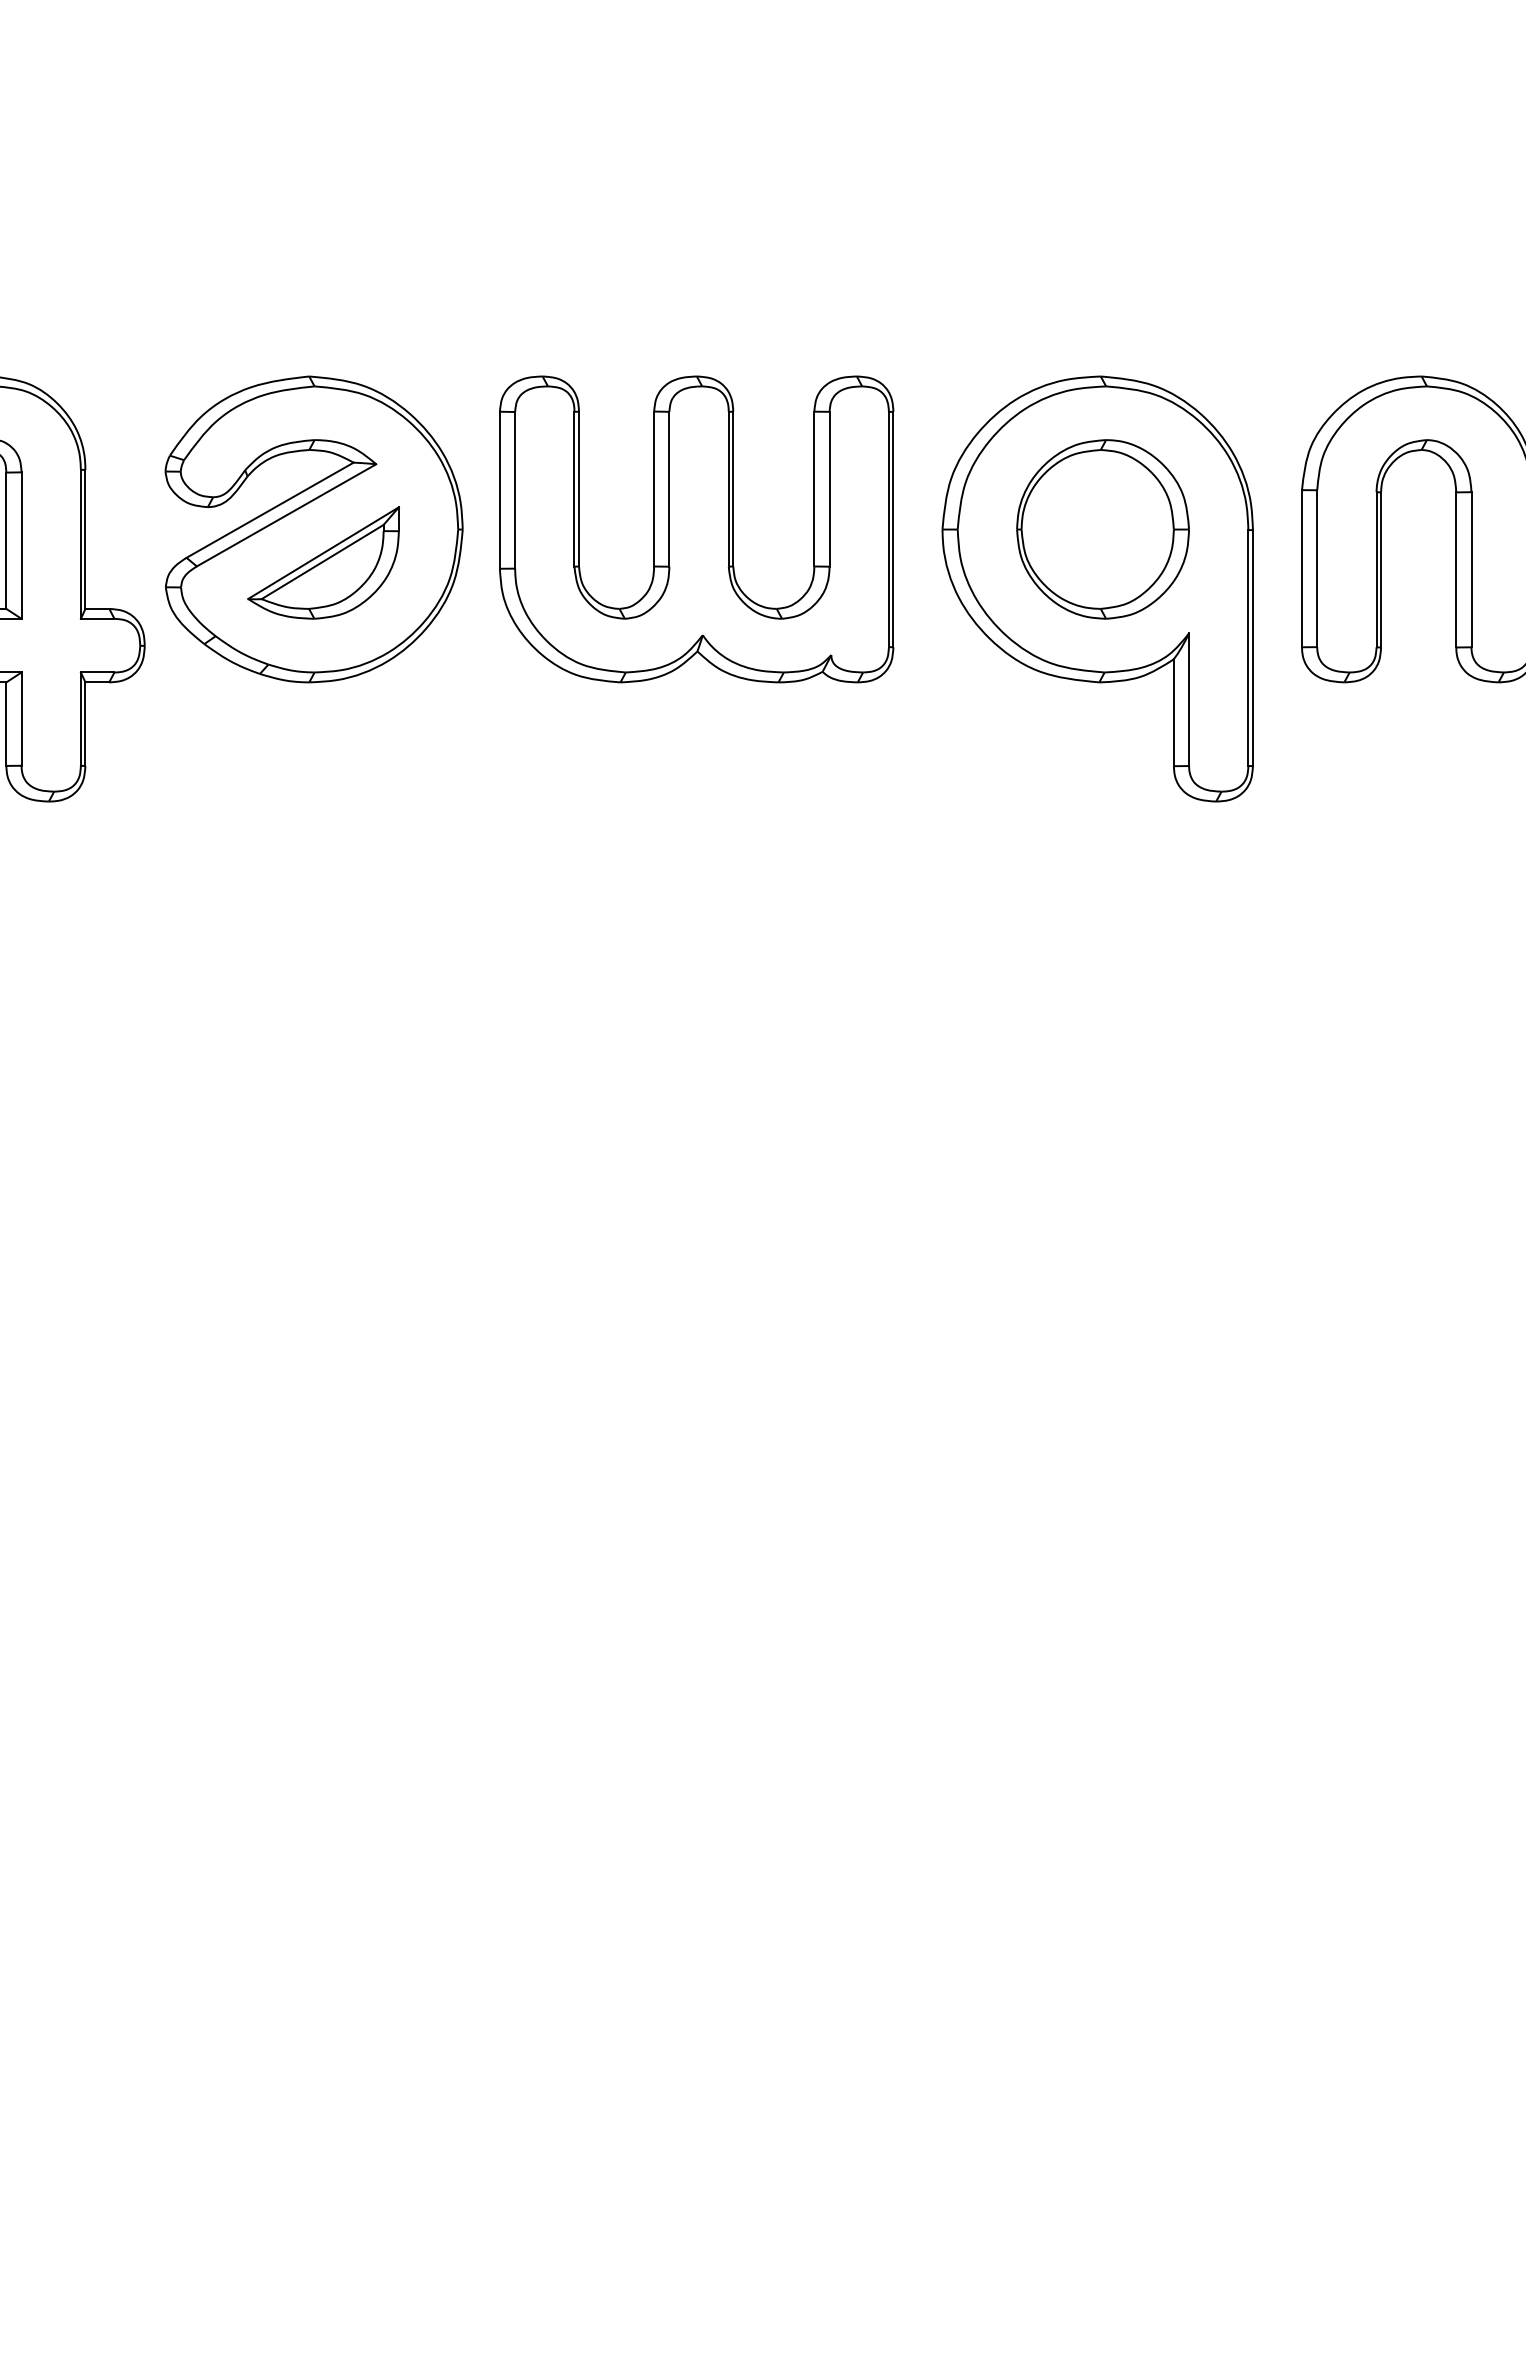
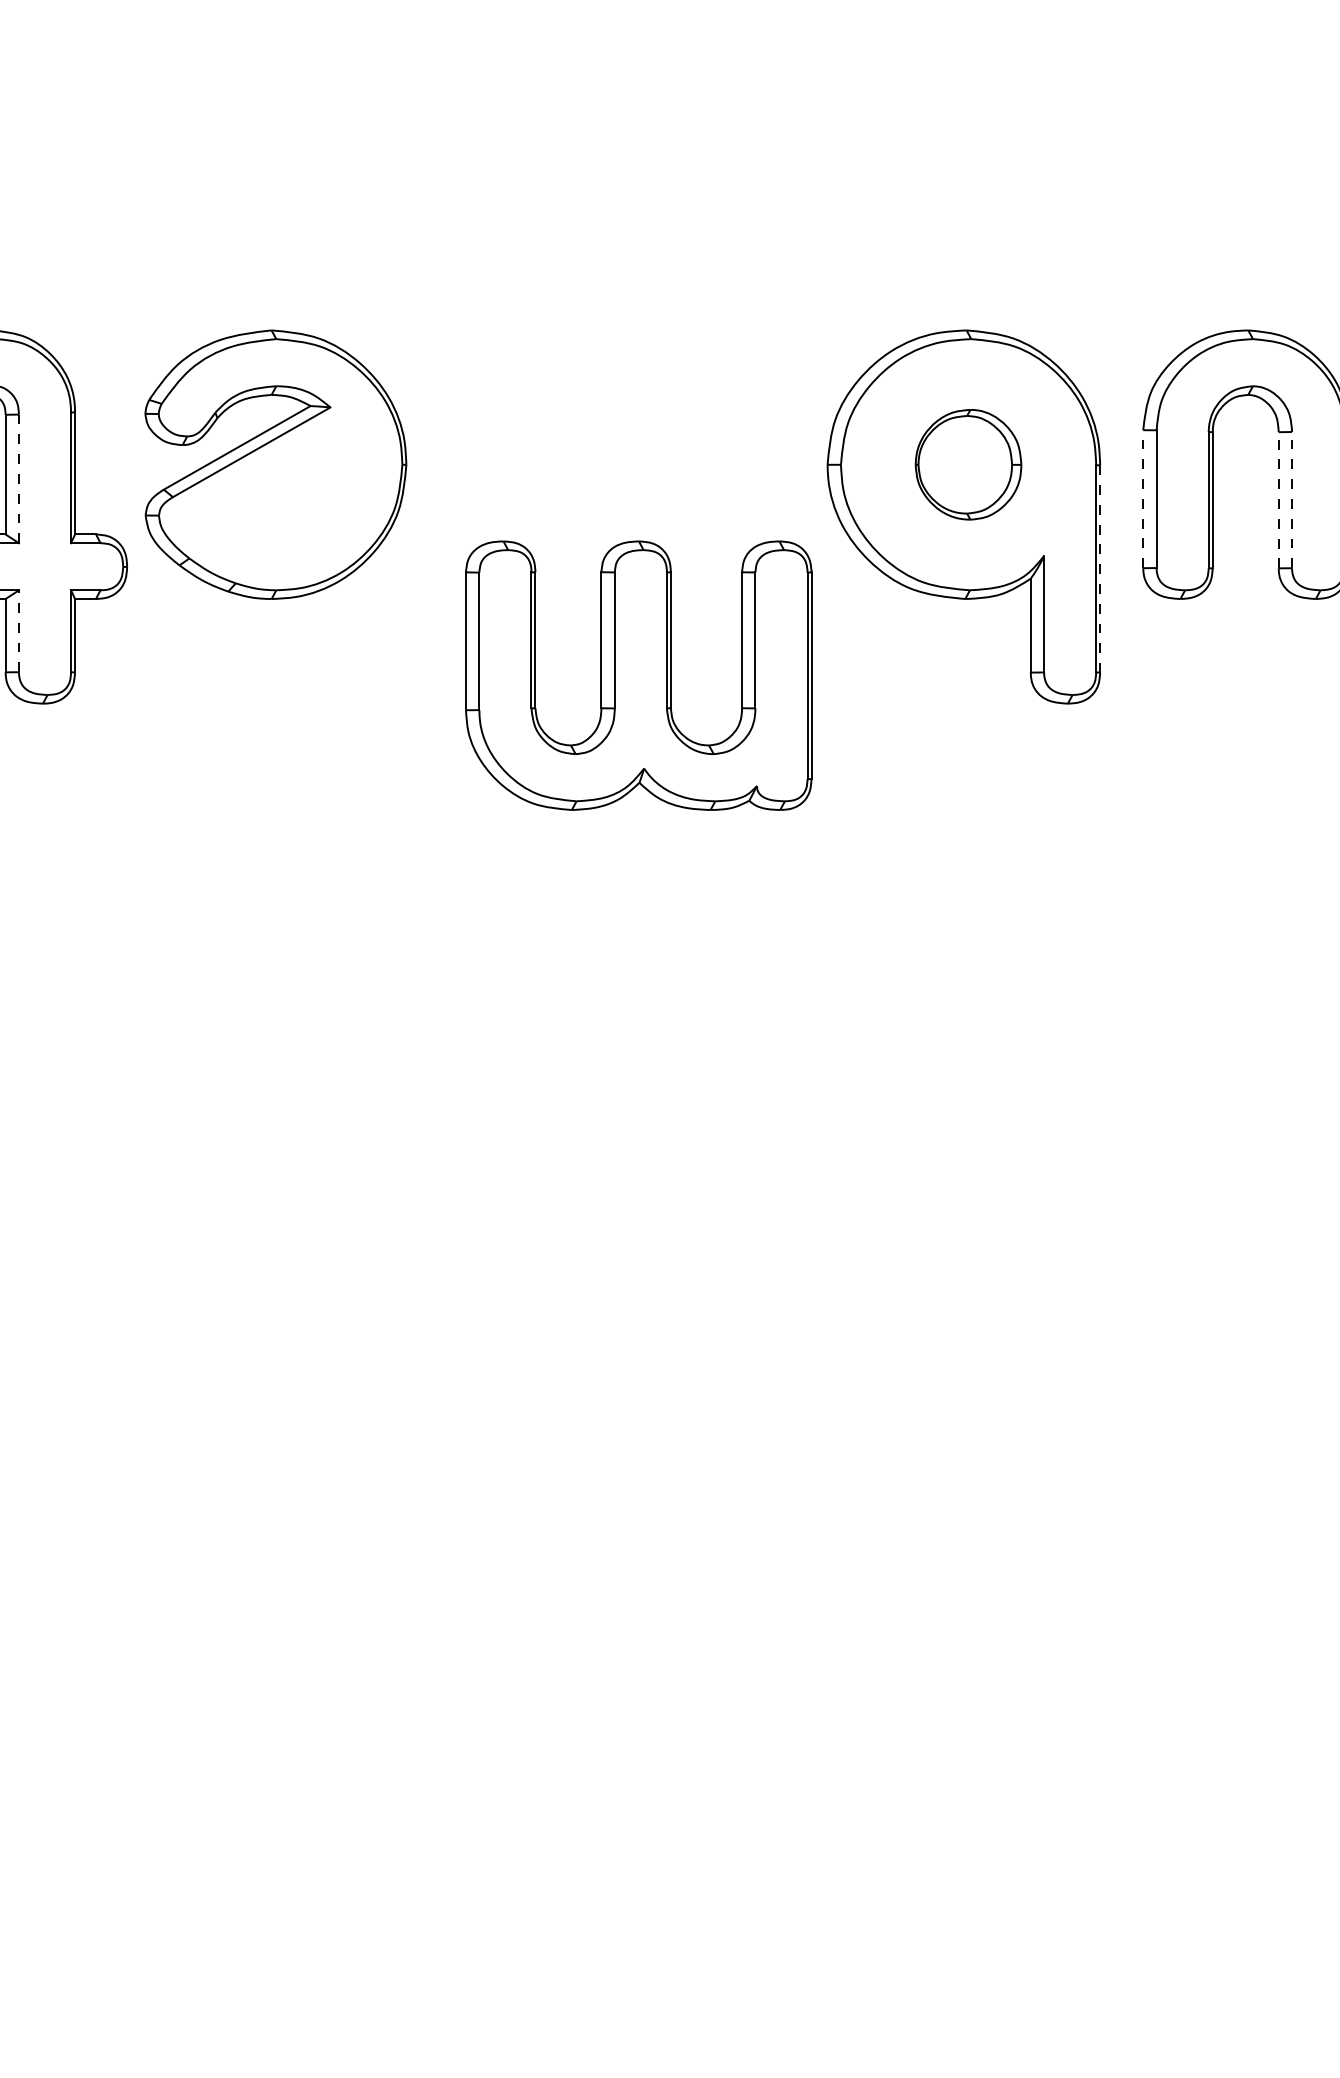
part: (696, 529) -> (638, 675), moved
part: (1102, 529) -> (968, 464), size x0.7
line: (22, 545) -> (19, 478), solid -> dashed
part: (322, 563) -> (283, 494), removed
line: (1302, 569) -> (1143, 499), solid -> dashed
line: (1456, 569) -> (1278, 499), solid -> dashed
line: (1471, 569) -> (1292, 499), solid -> dashed
line: (1253, 647) -> (1100, 568), solid -> dashed
line: (22, 719) -> (19, 631), solid -> dashed

